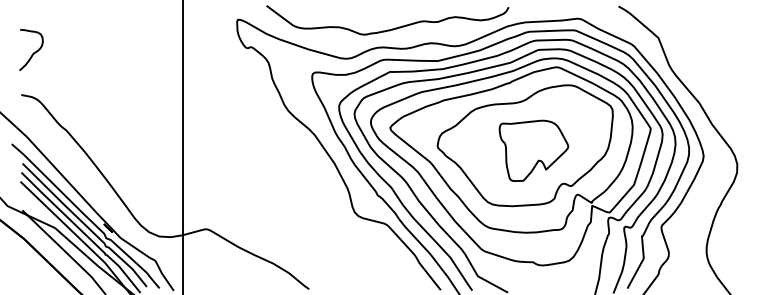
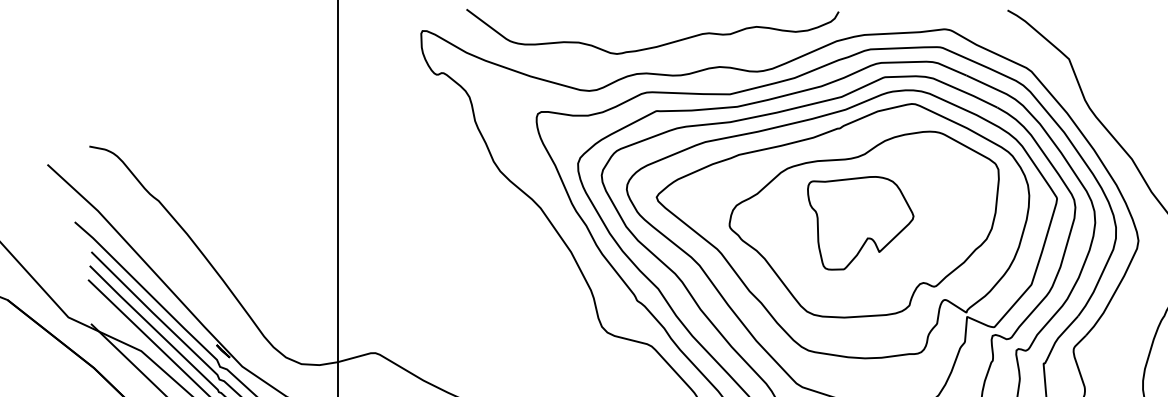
curve: (33, 52) -> (108, 81), removed
part: (533, 150) -> (859, 222), moved

